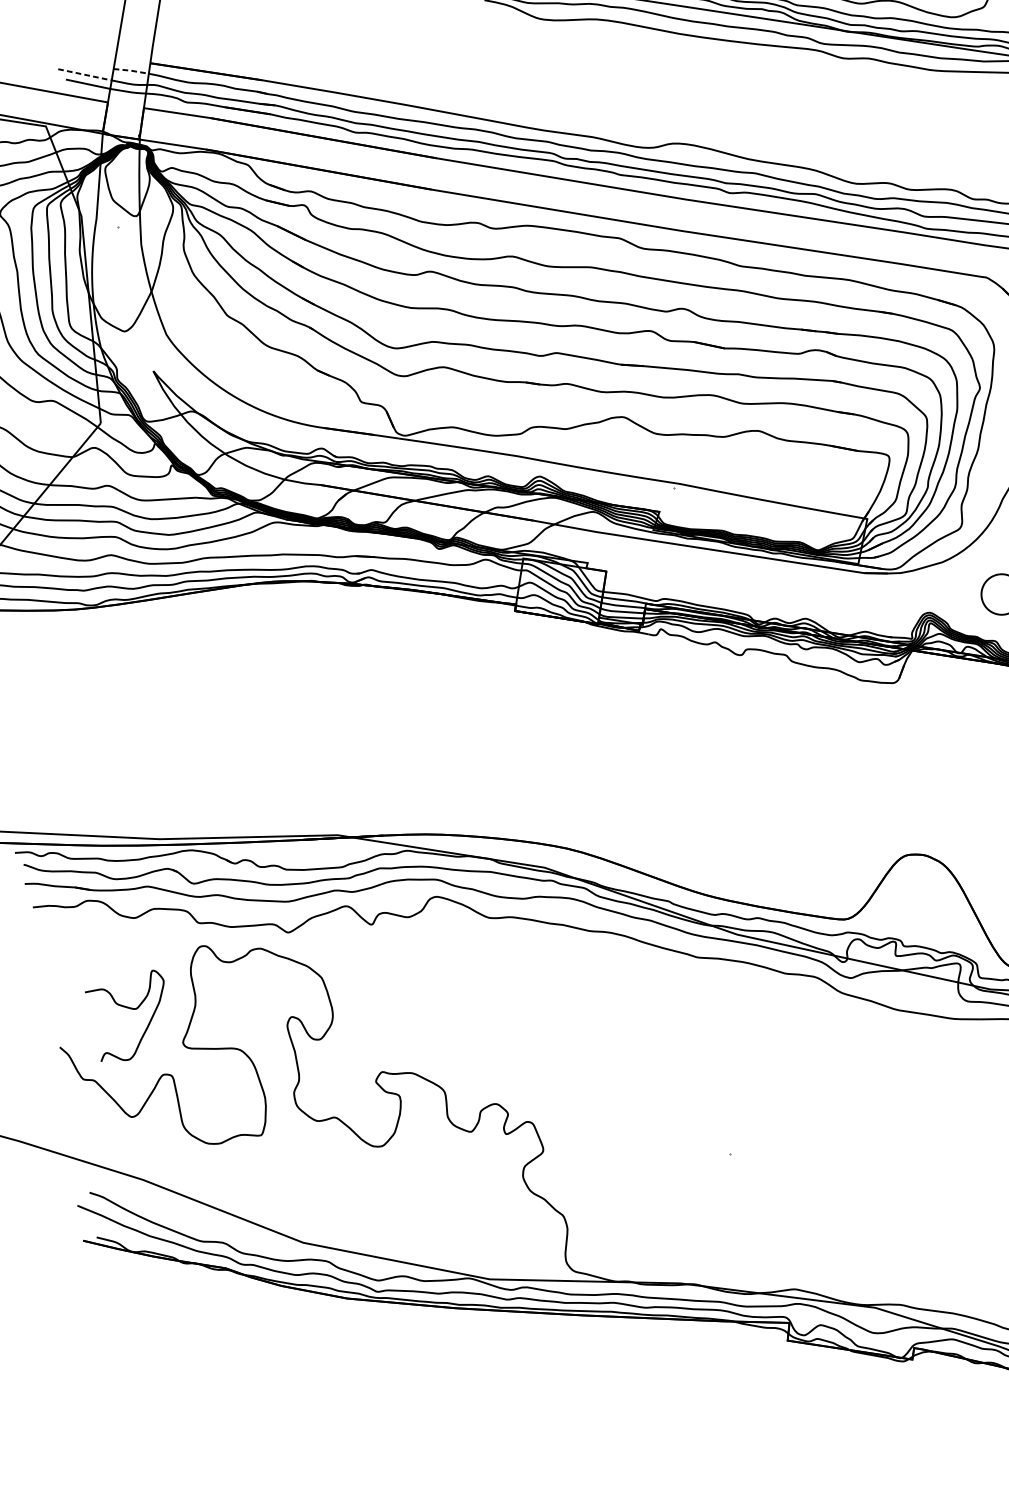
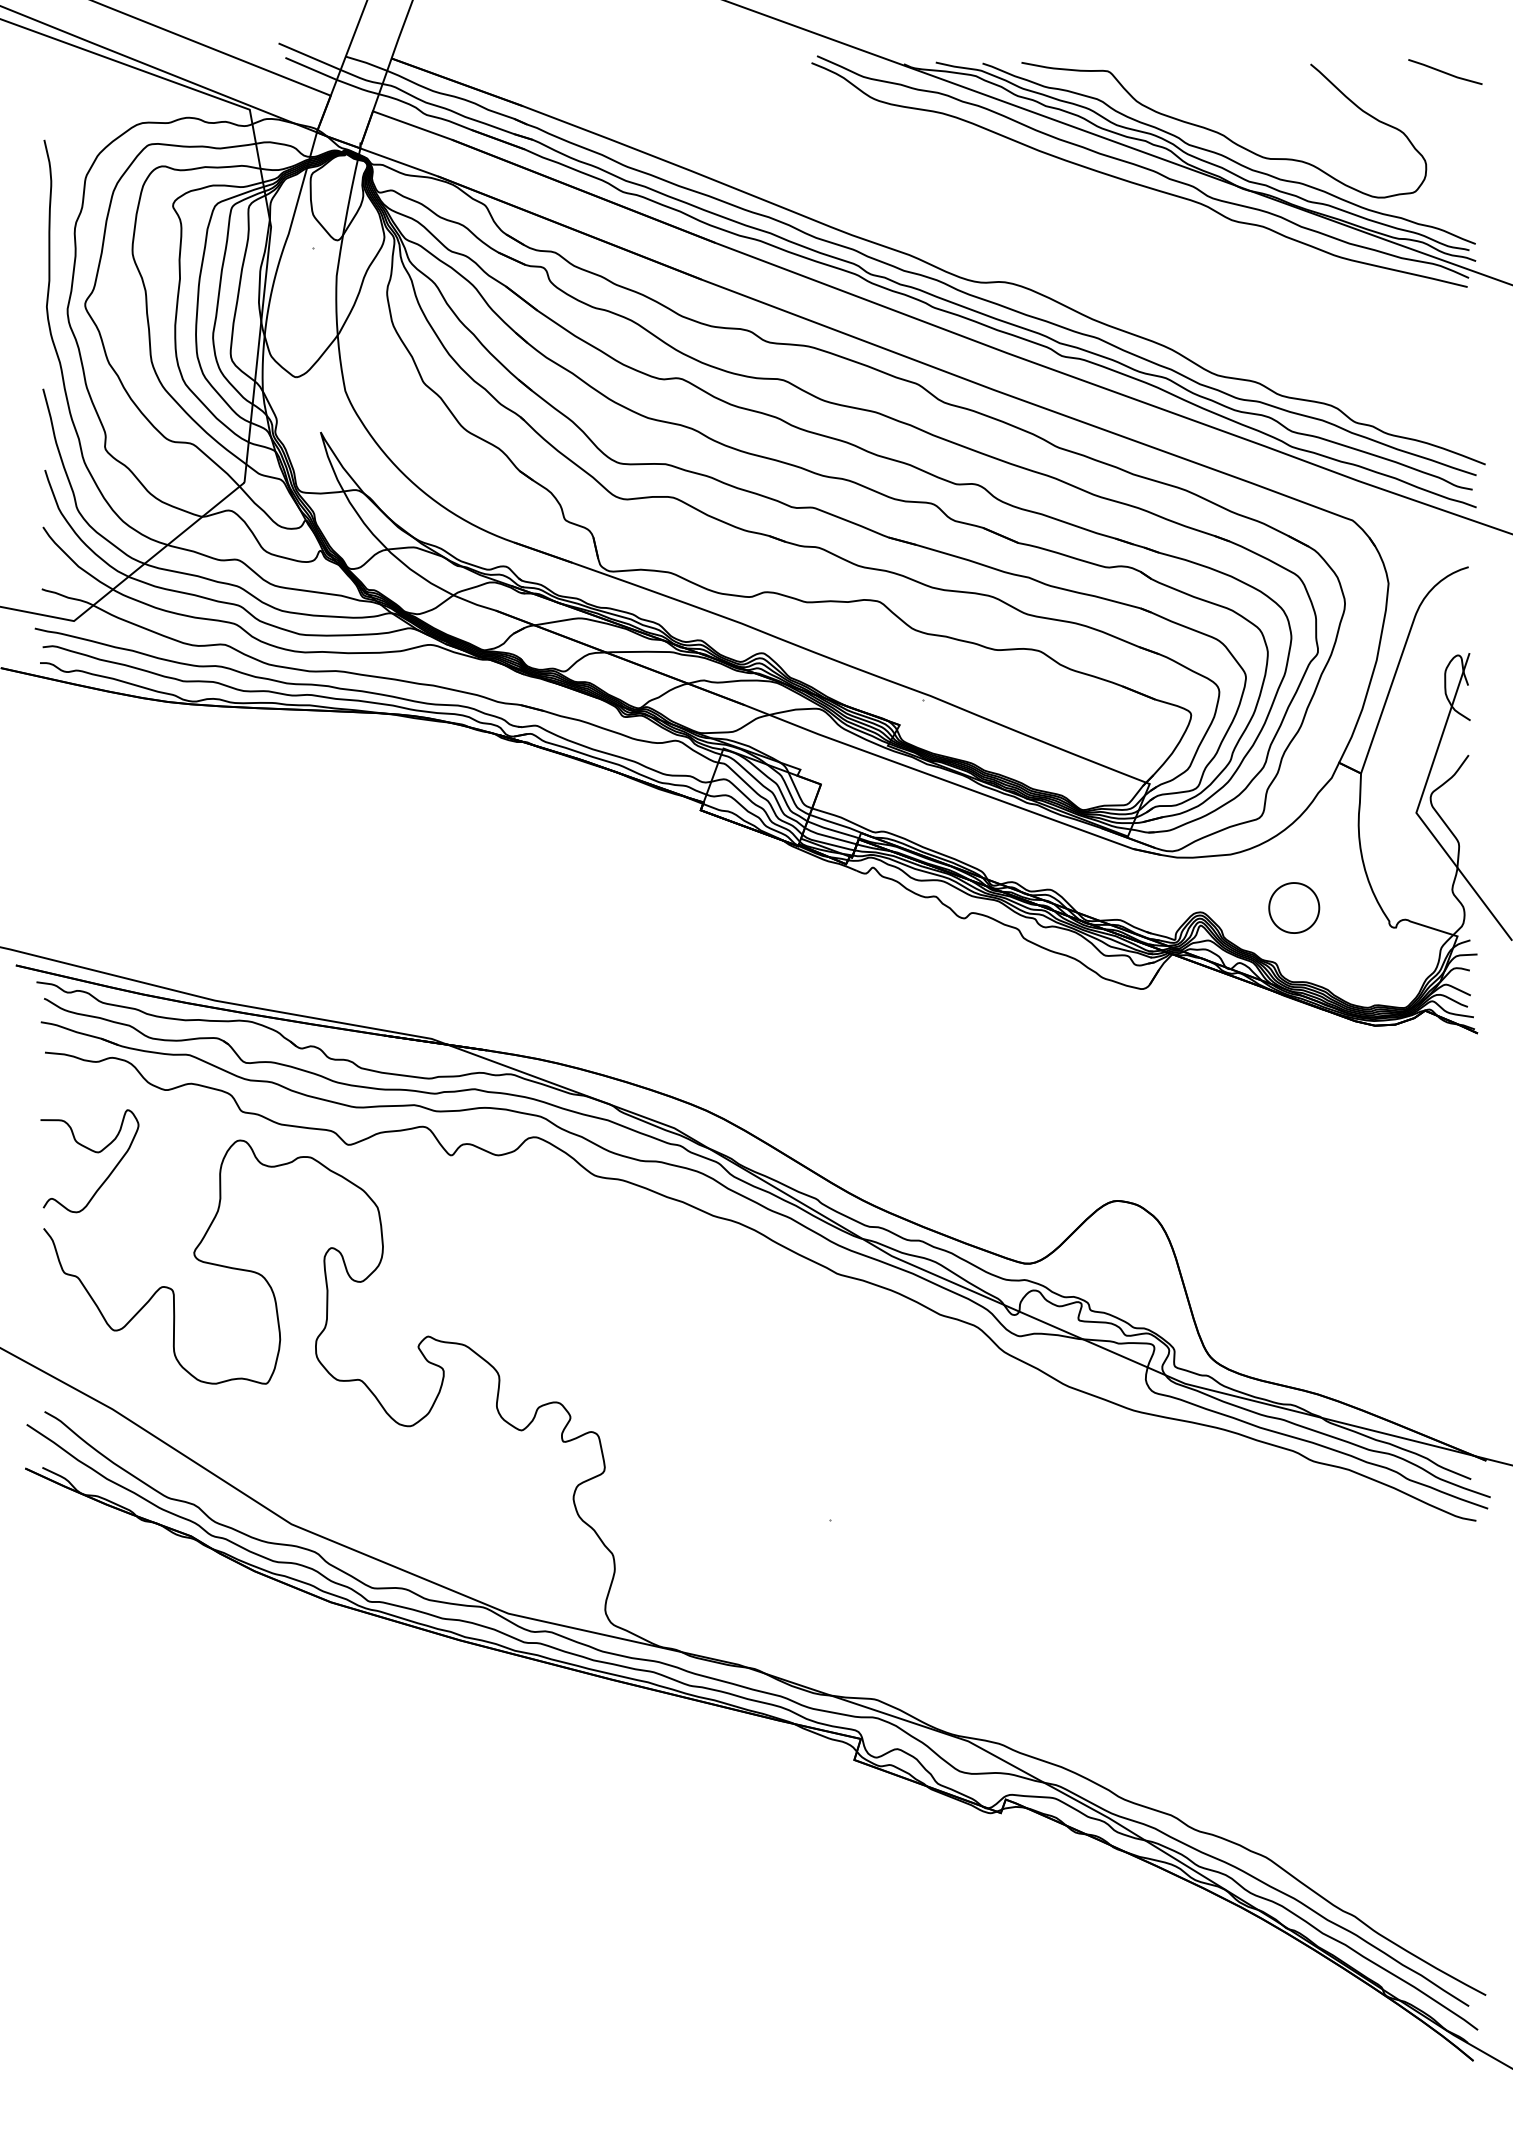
line: (131, 70) -> (366, 62), dashed -> solid
line: (84, 74) -> (309, 56), dashed -> solid
curve: (132, 1009) -> (93, 1152), moved

